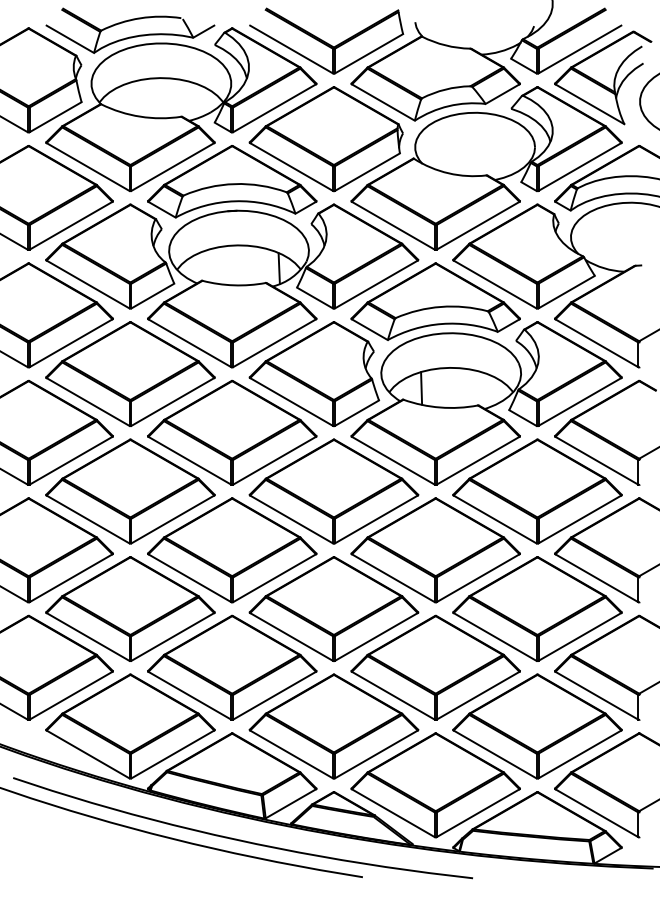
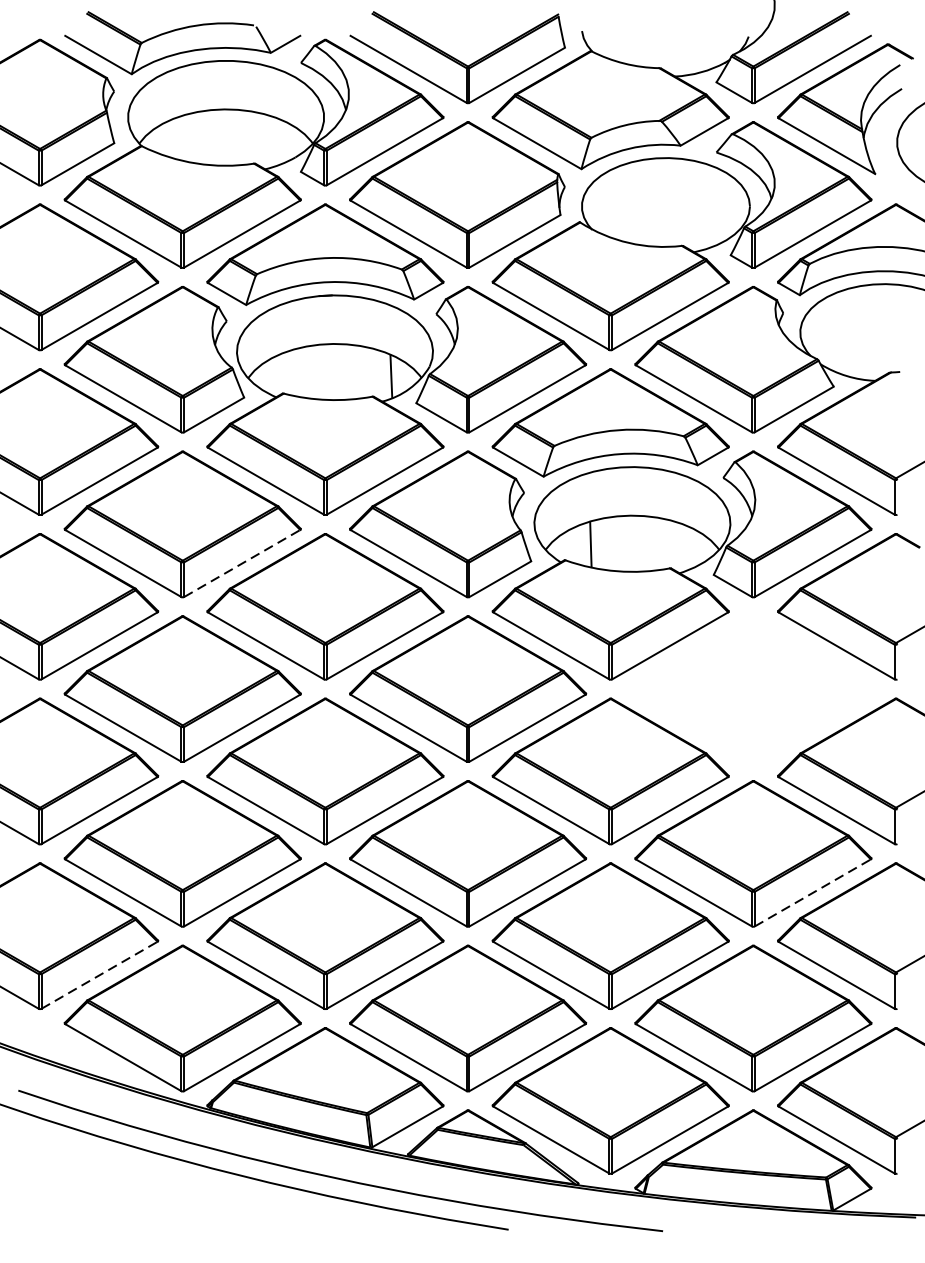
line: (172, 402) -> (241, 564), solid -> dashed
part: (537, 491) -> (753, 688), removed
line: (579, 636) -> (812, 892), solid -> dashed
line: (71, 695) -> (100, 974), solid -> dashed

